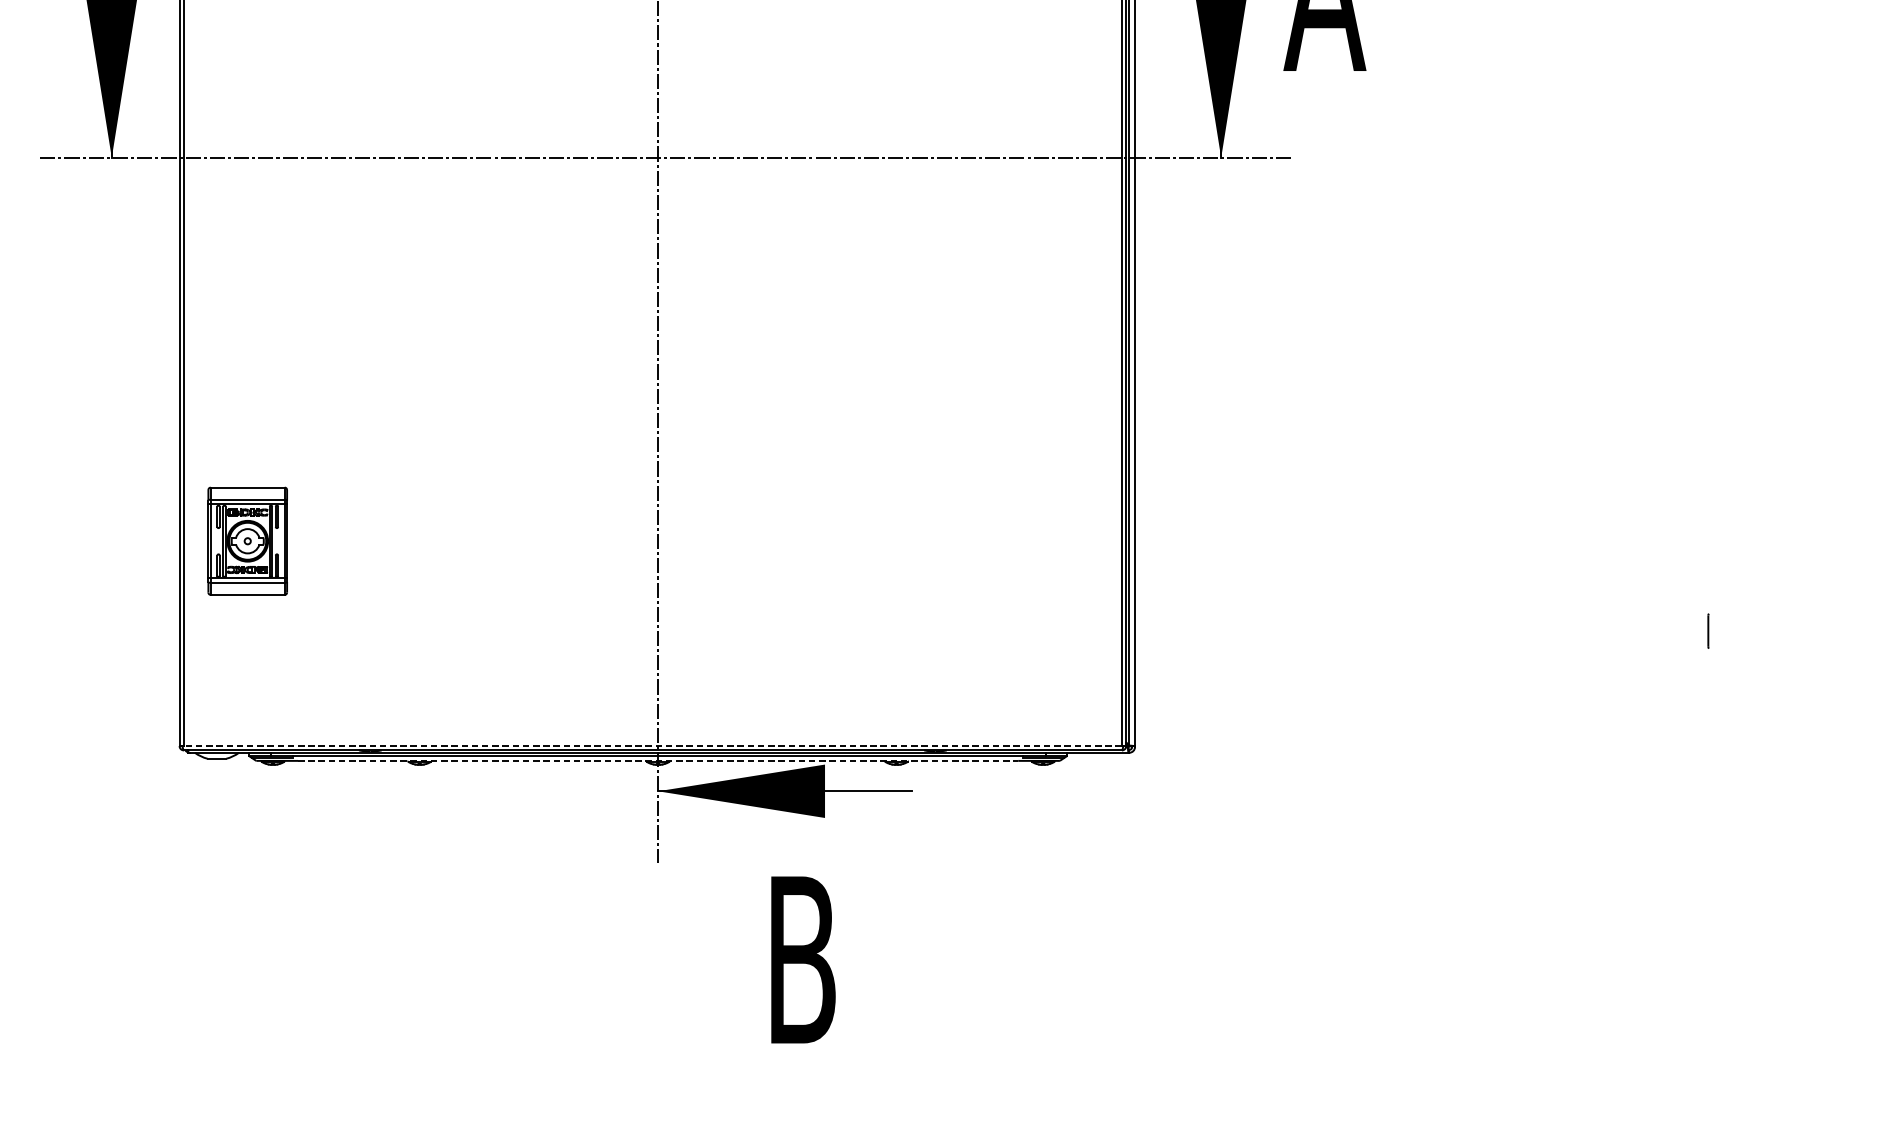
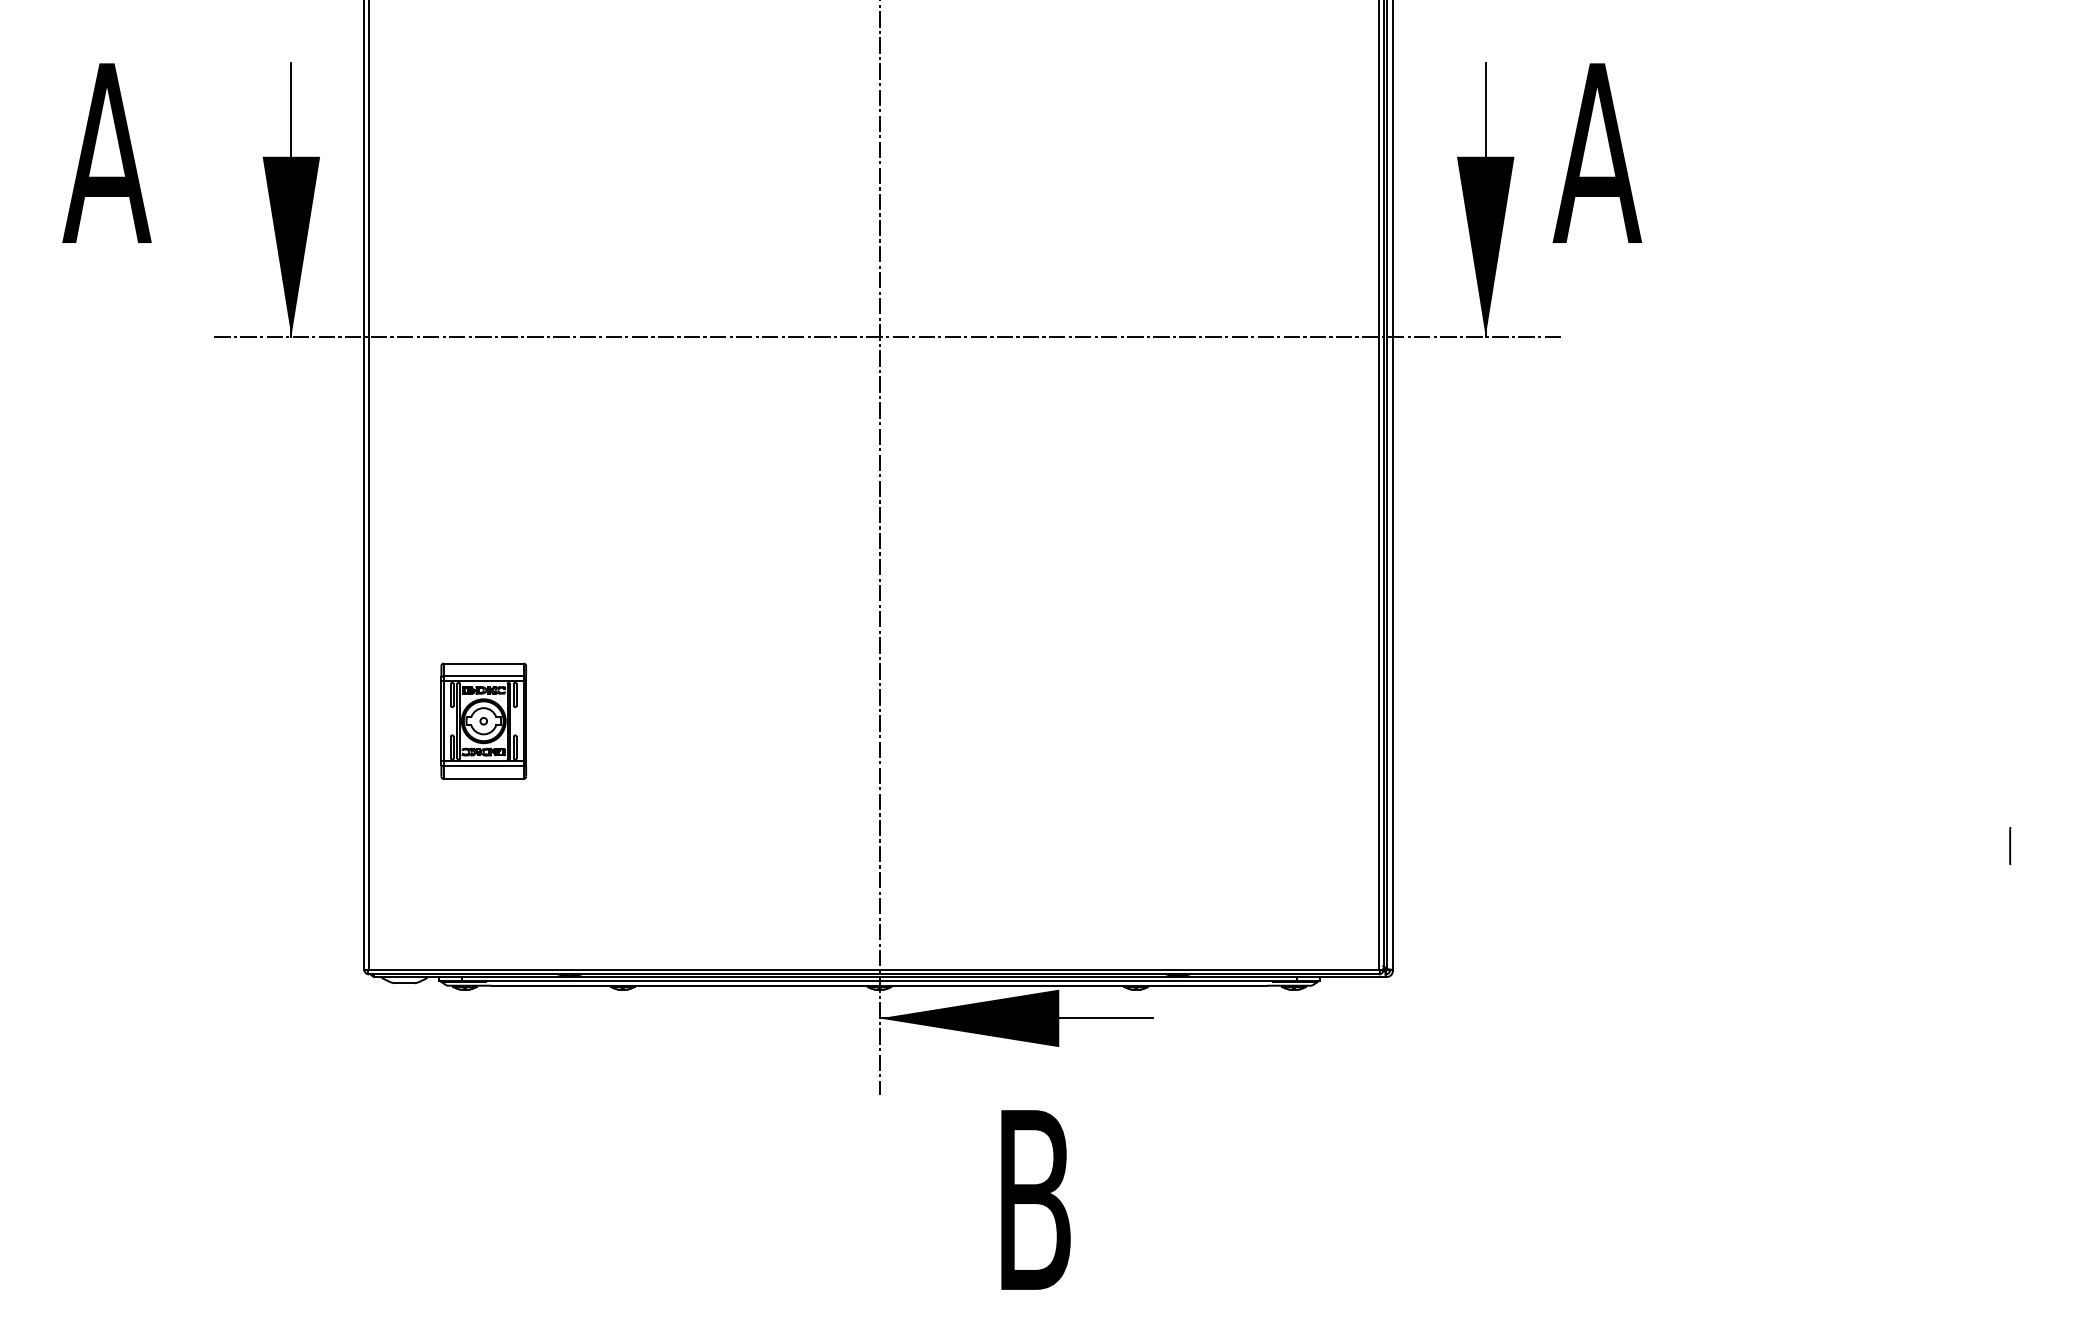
part: (247, 540) -> (483, 720), moved
line: (652, 745) -> (873, 969), dashed -> solid
line: (658, 760) -> (879, 985), dashed -> solid

